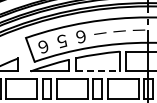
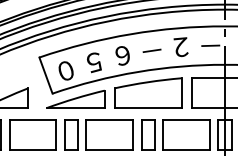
text: (119, 30) -> (181, 46), － -> ２
text: (43, 46) -> (65, 70), ６ -> ０
line: (98, 71) -> (149, 108), dashed -> solid

